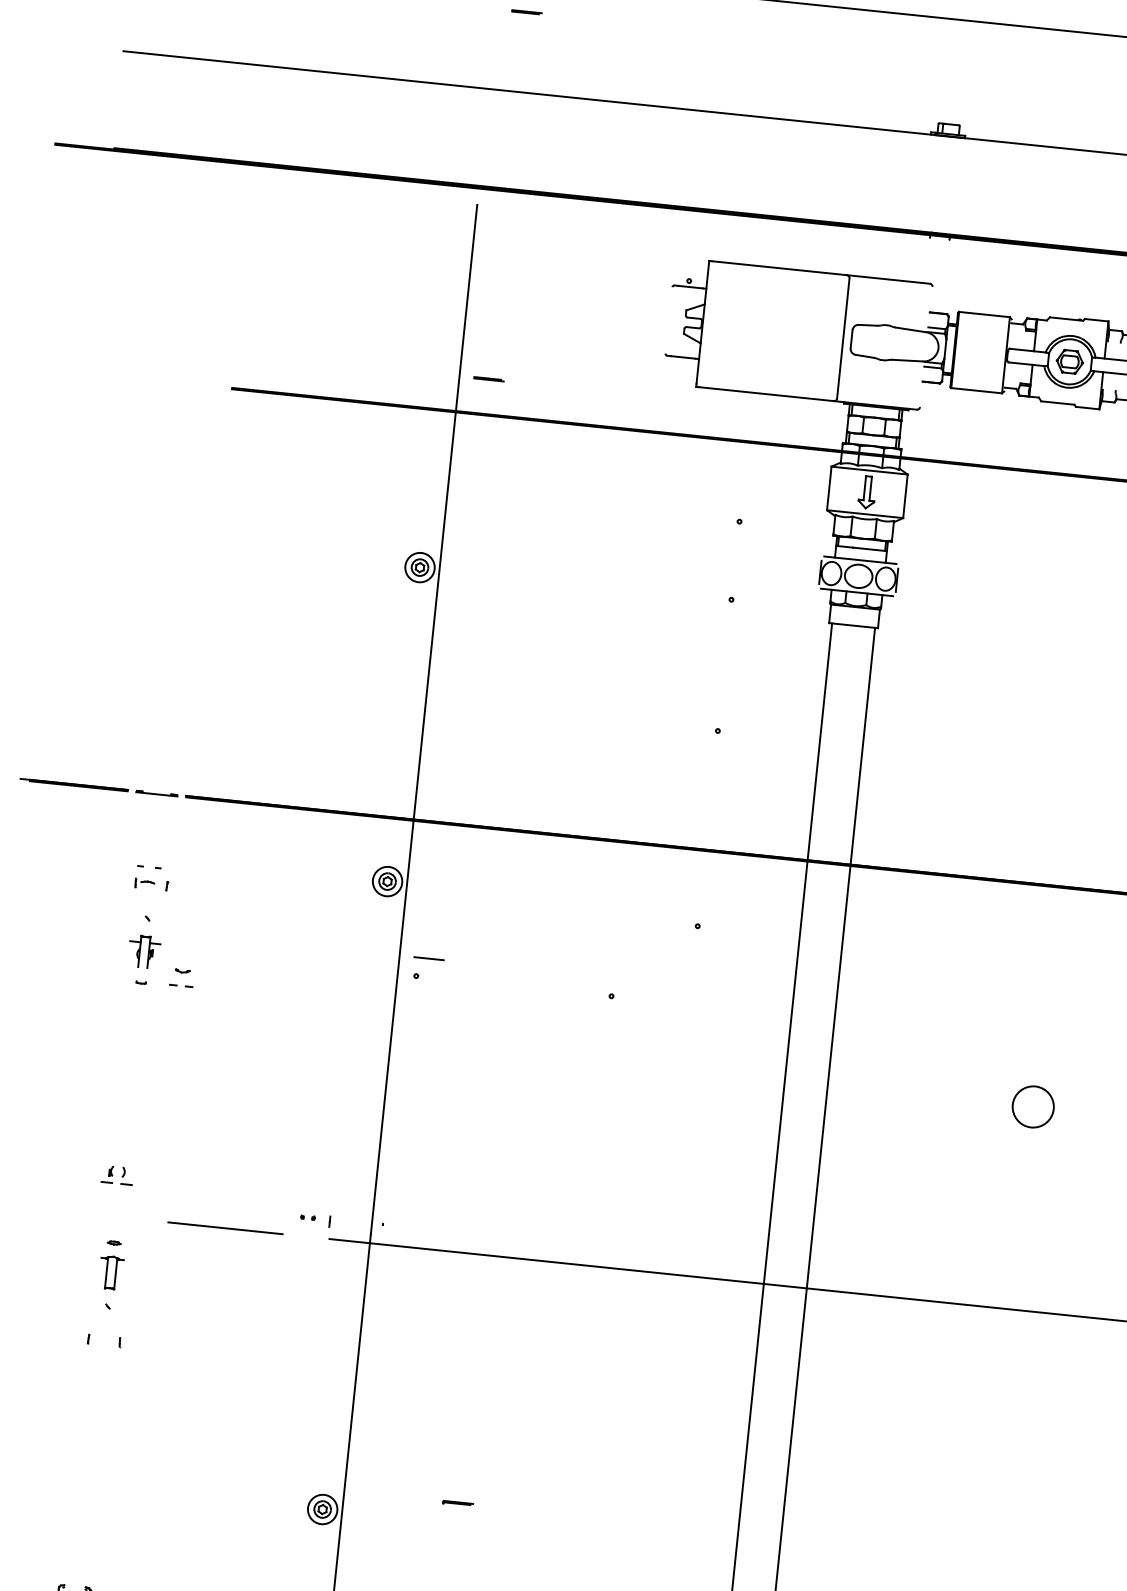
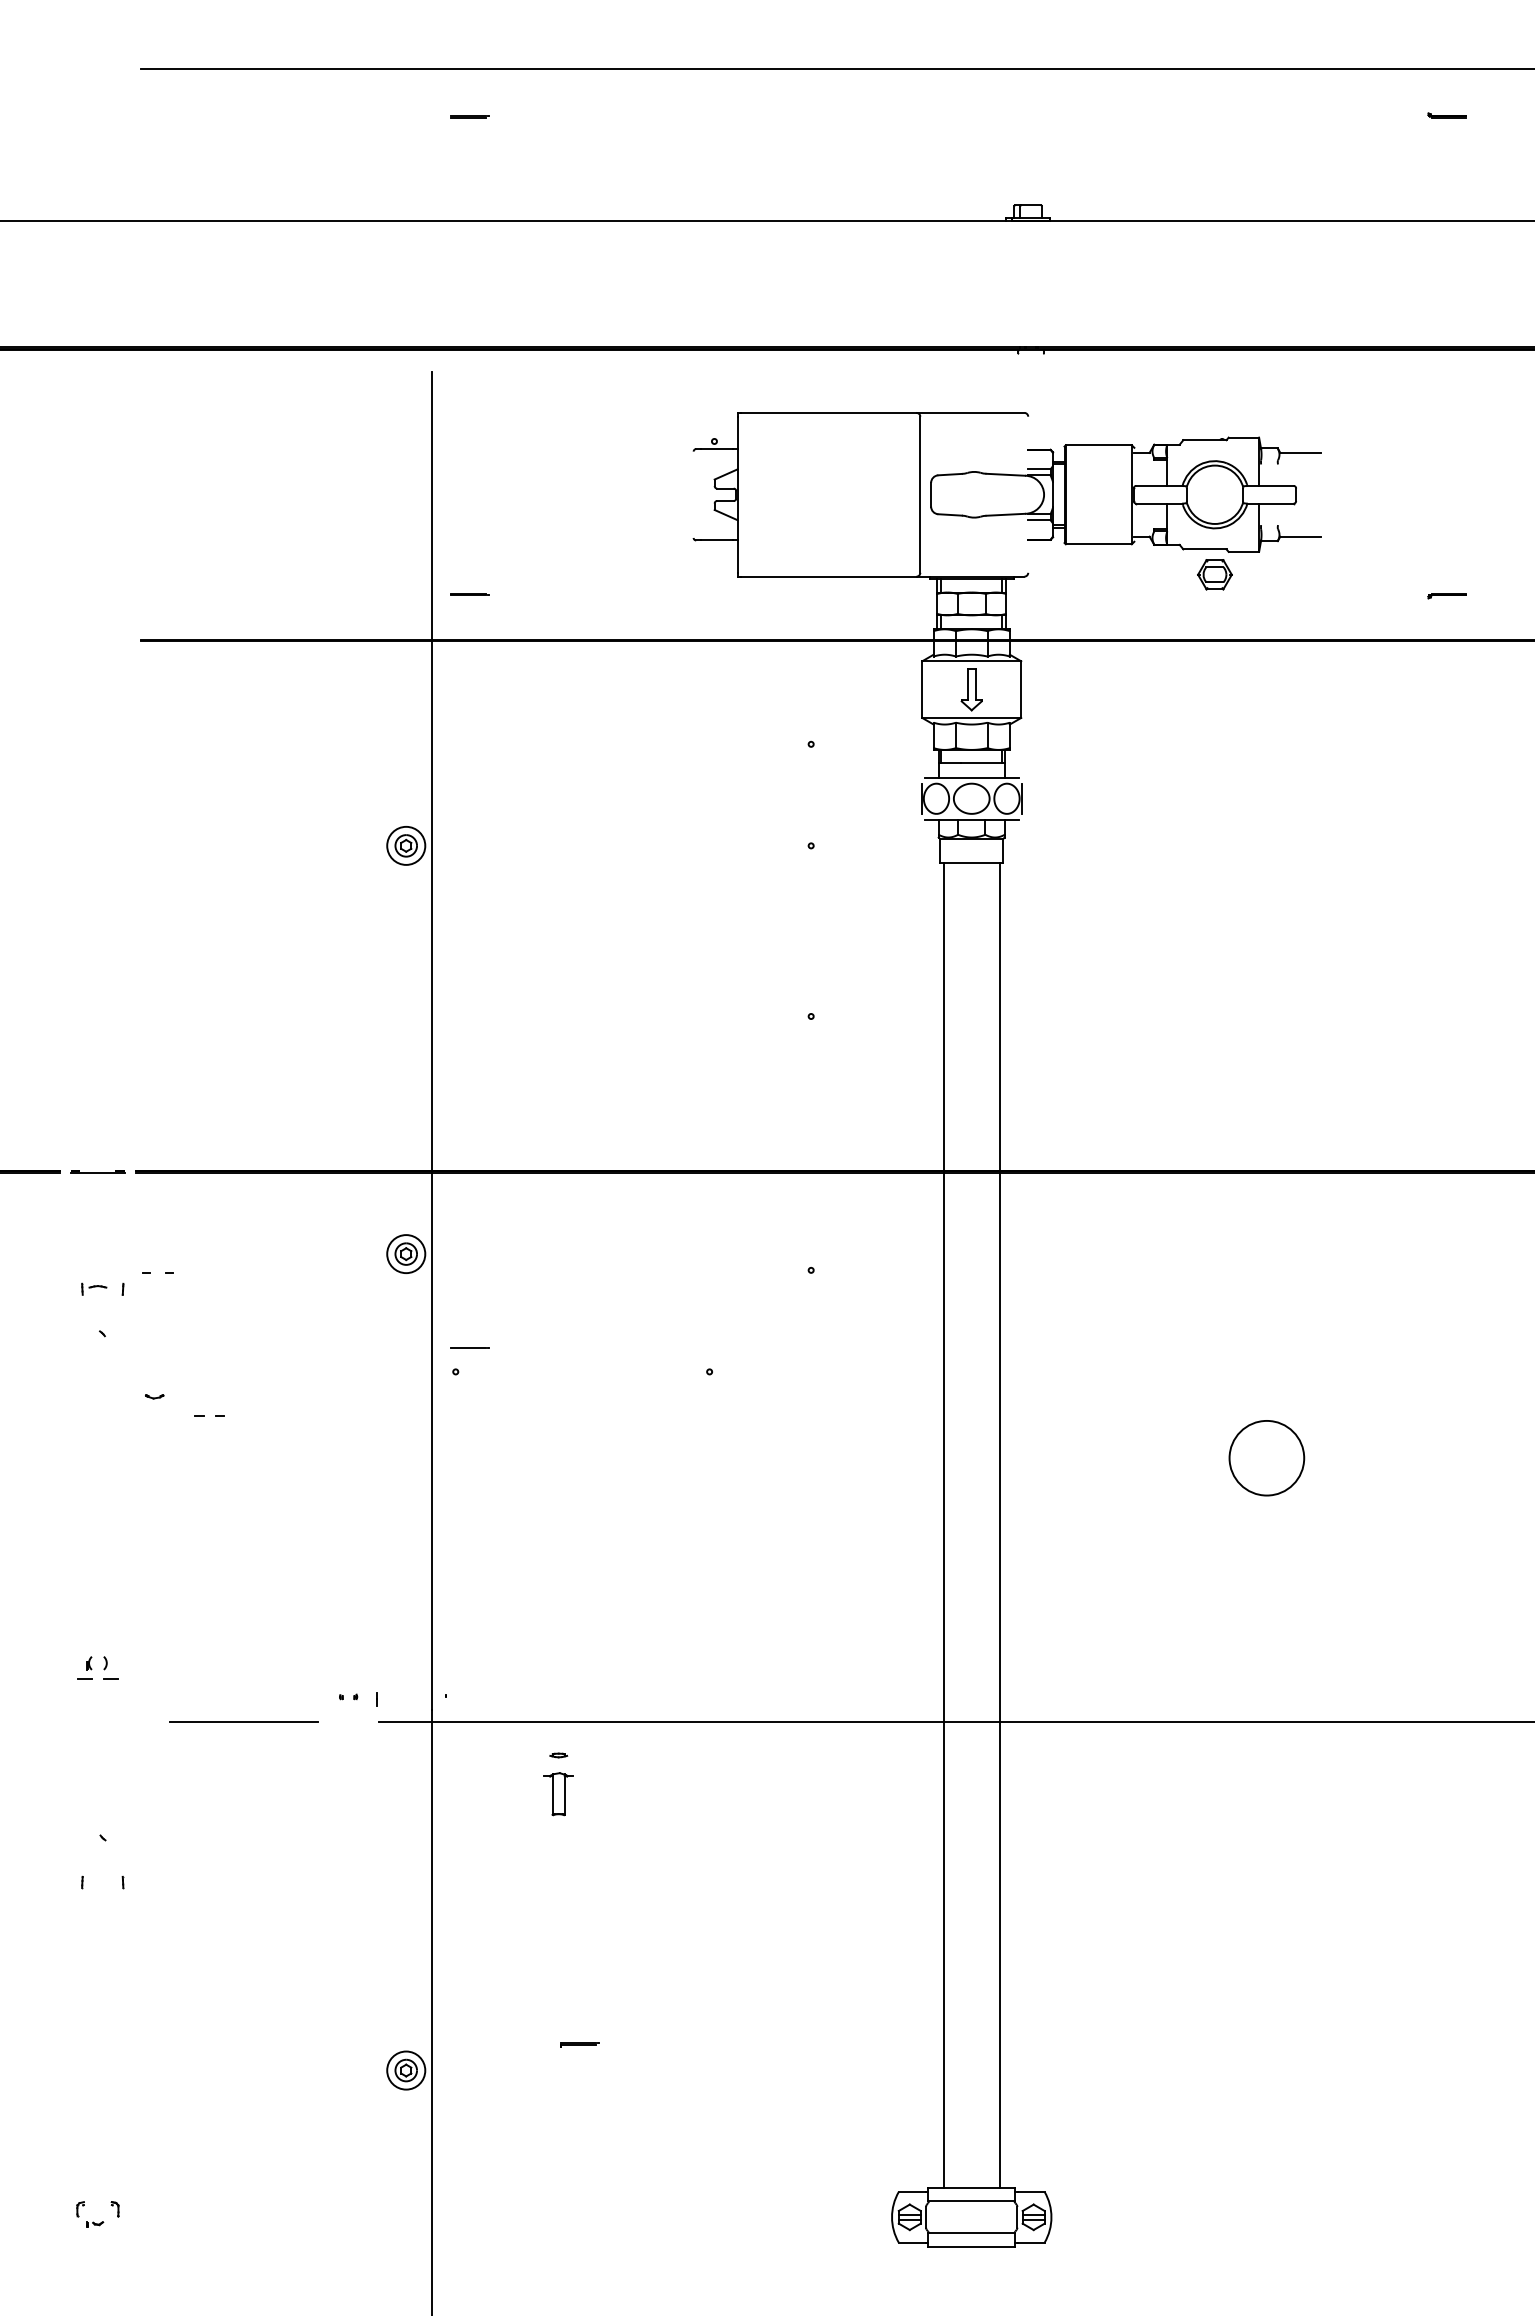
part: (1069, 361) -> (1214, 574), moved
part: (143, 866) -> (150, 1272), moved
part: (143, 959) -> (102, 1386), removed
line: (177, 985) -> (204, 1415), moved
circle: (1033, 1106) -> (1266, 1457), size x1.4
part: (111, 1265) -> (558, 1784), moved

